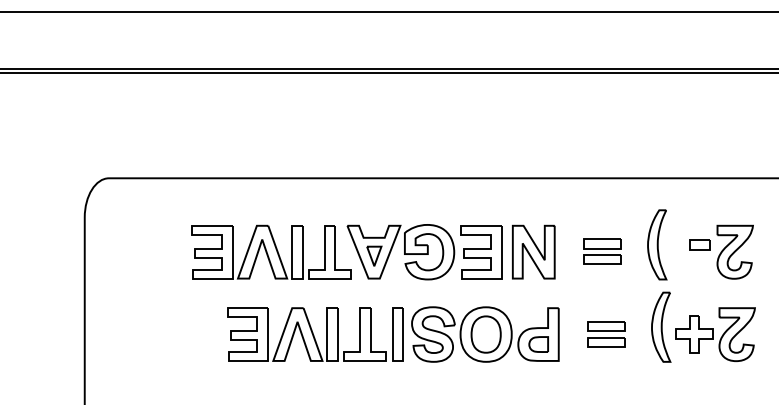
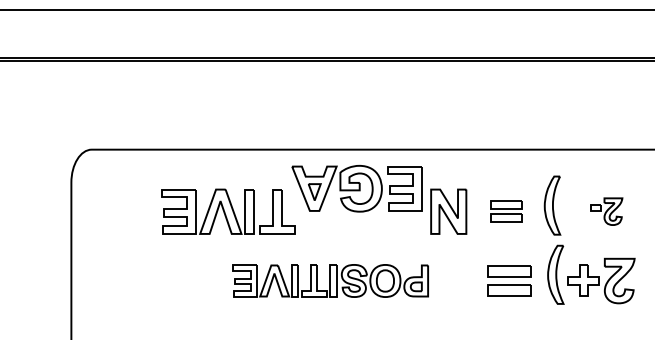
part: (424, 251) -> (356, 188), moved
part: (721, 251) -> (606, 211), size x0.6
part: (393, 333) -> (330, 280), size x0.7
part: (606, 333) -> (509, 280), size x1.4

